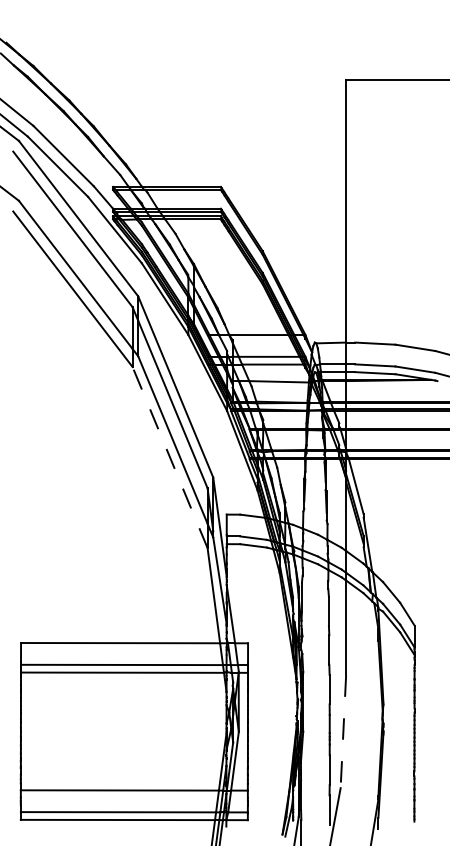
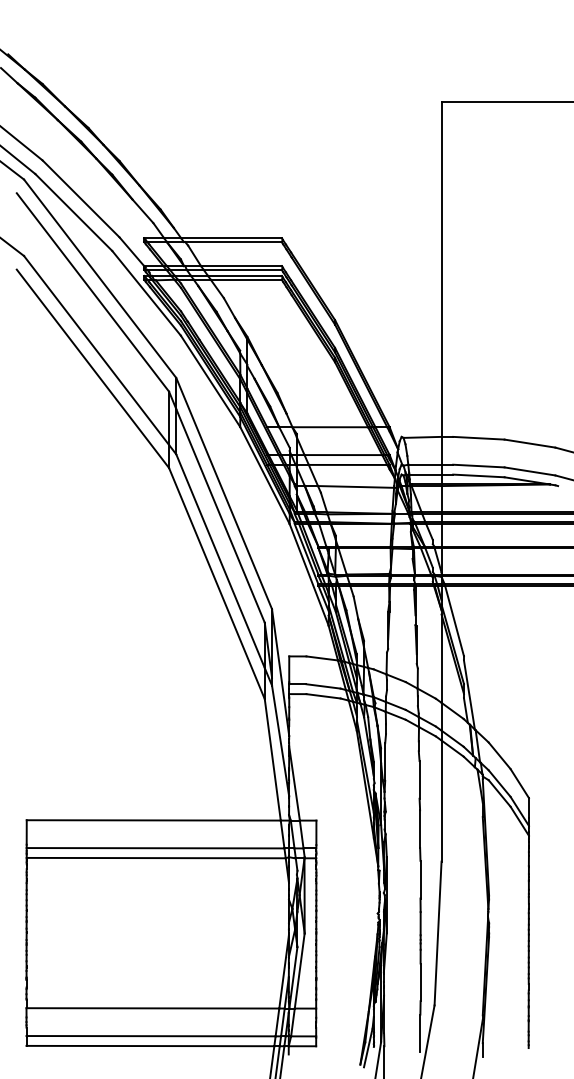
line: (169, 457) -> (216, 583), dashed -> solid
line: (343, 731) -> (438, 933), dashed -> solid

